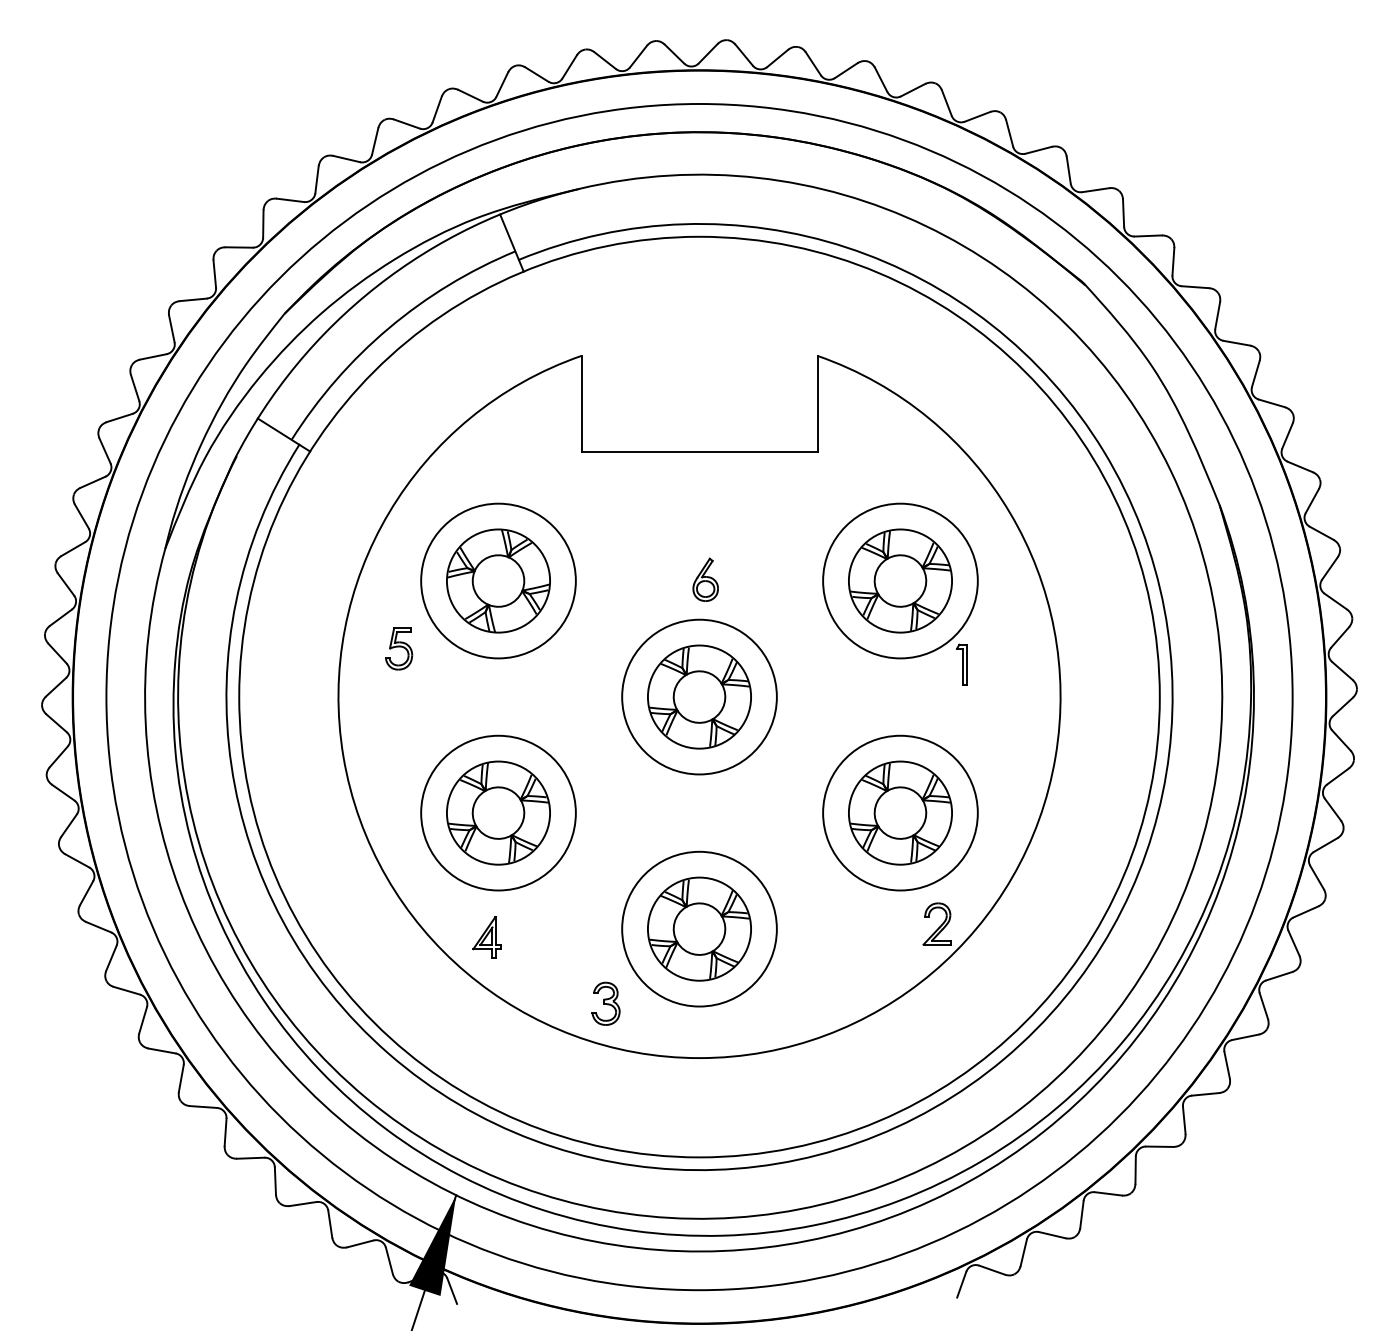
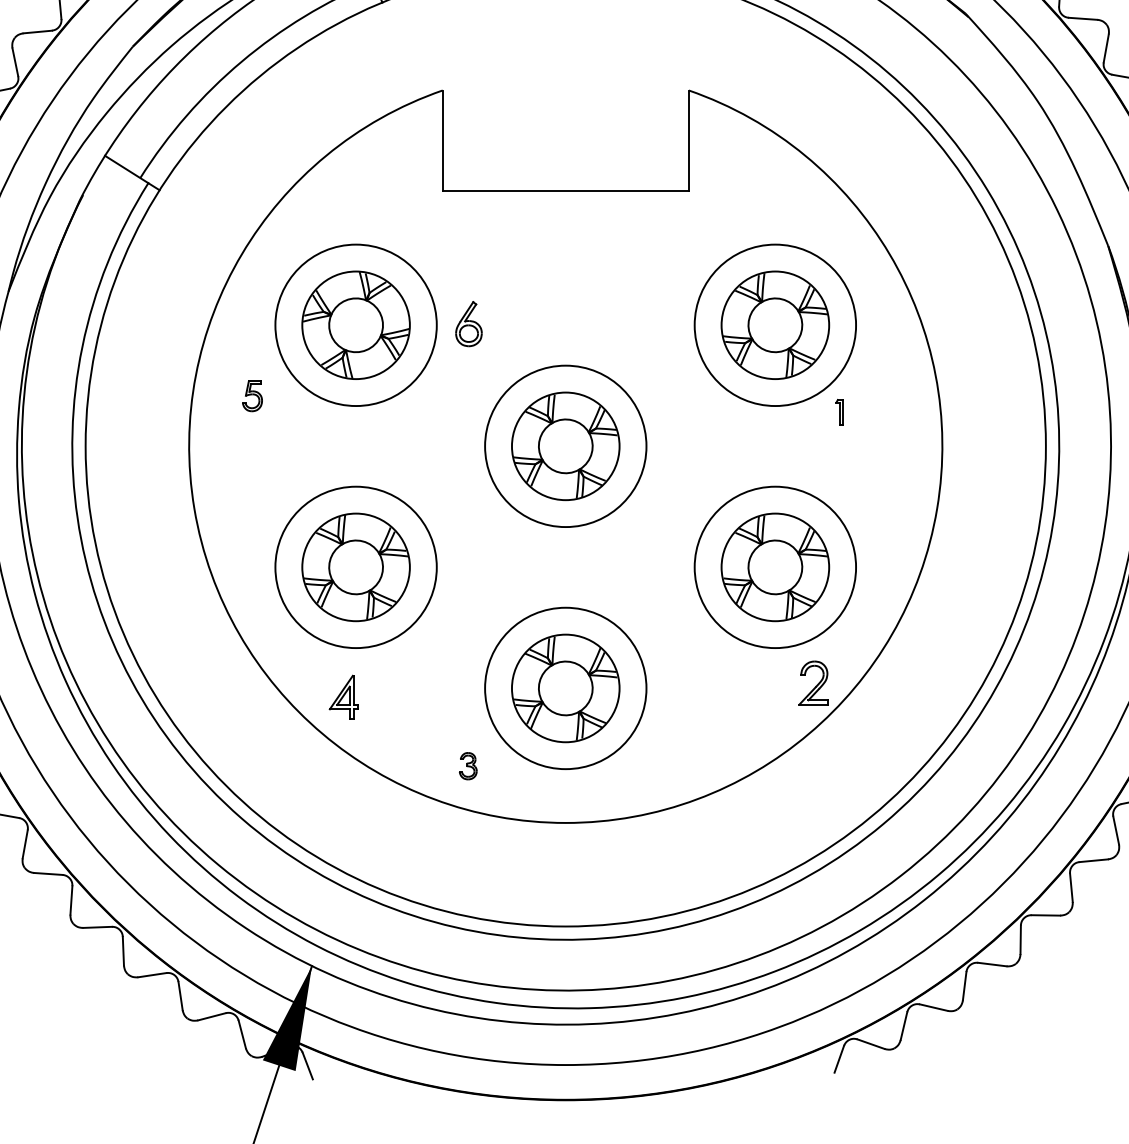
part: (705, 579) -> (468, 323), moved
part: (399, 648) -> (252, 395), size x0.7
part: (961, 664) -> (839, 412), size x0.6
part: (605, 1003) -> (467, 765), size x0.6

